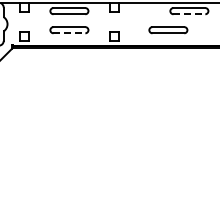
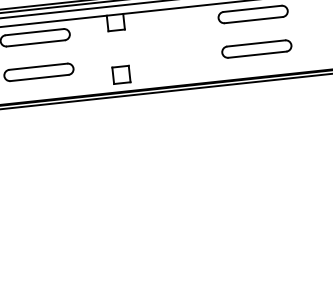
line: (189, 14) -> (254, 20), dashed -> solid
part: (168, 30) -> (257, 49), moved
line: (69, 33) -> (39, 78), dashed -> solid

